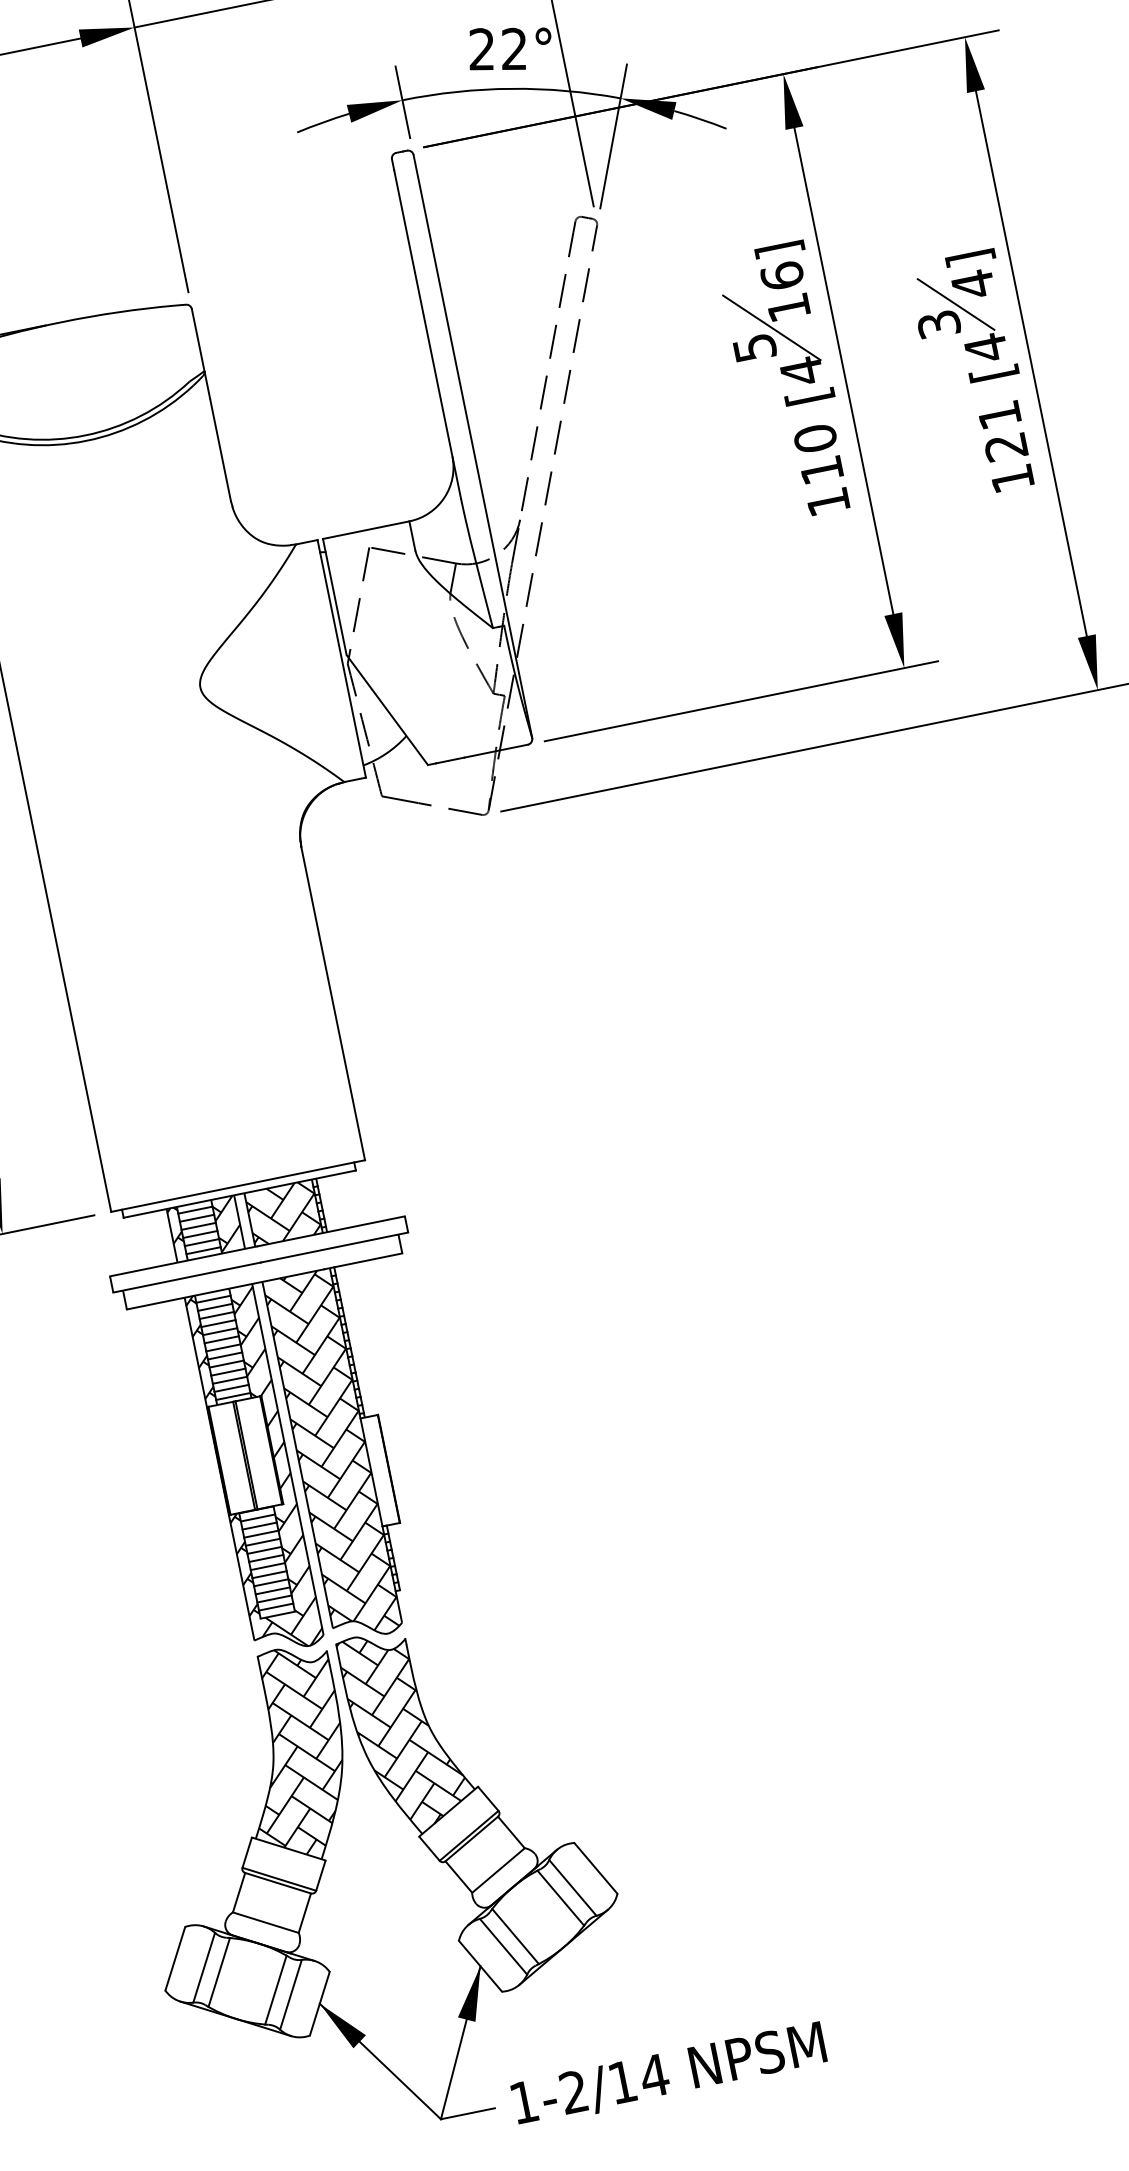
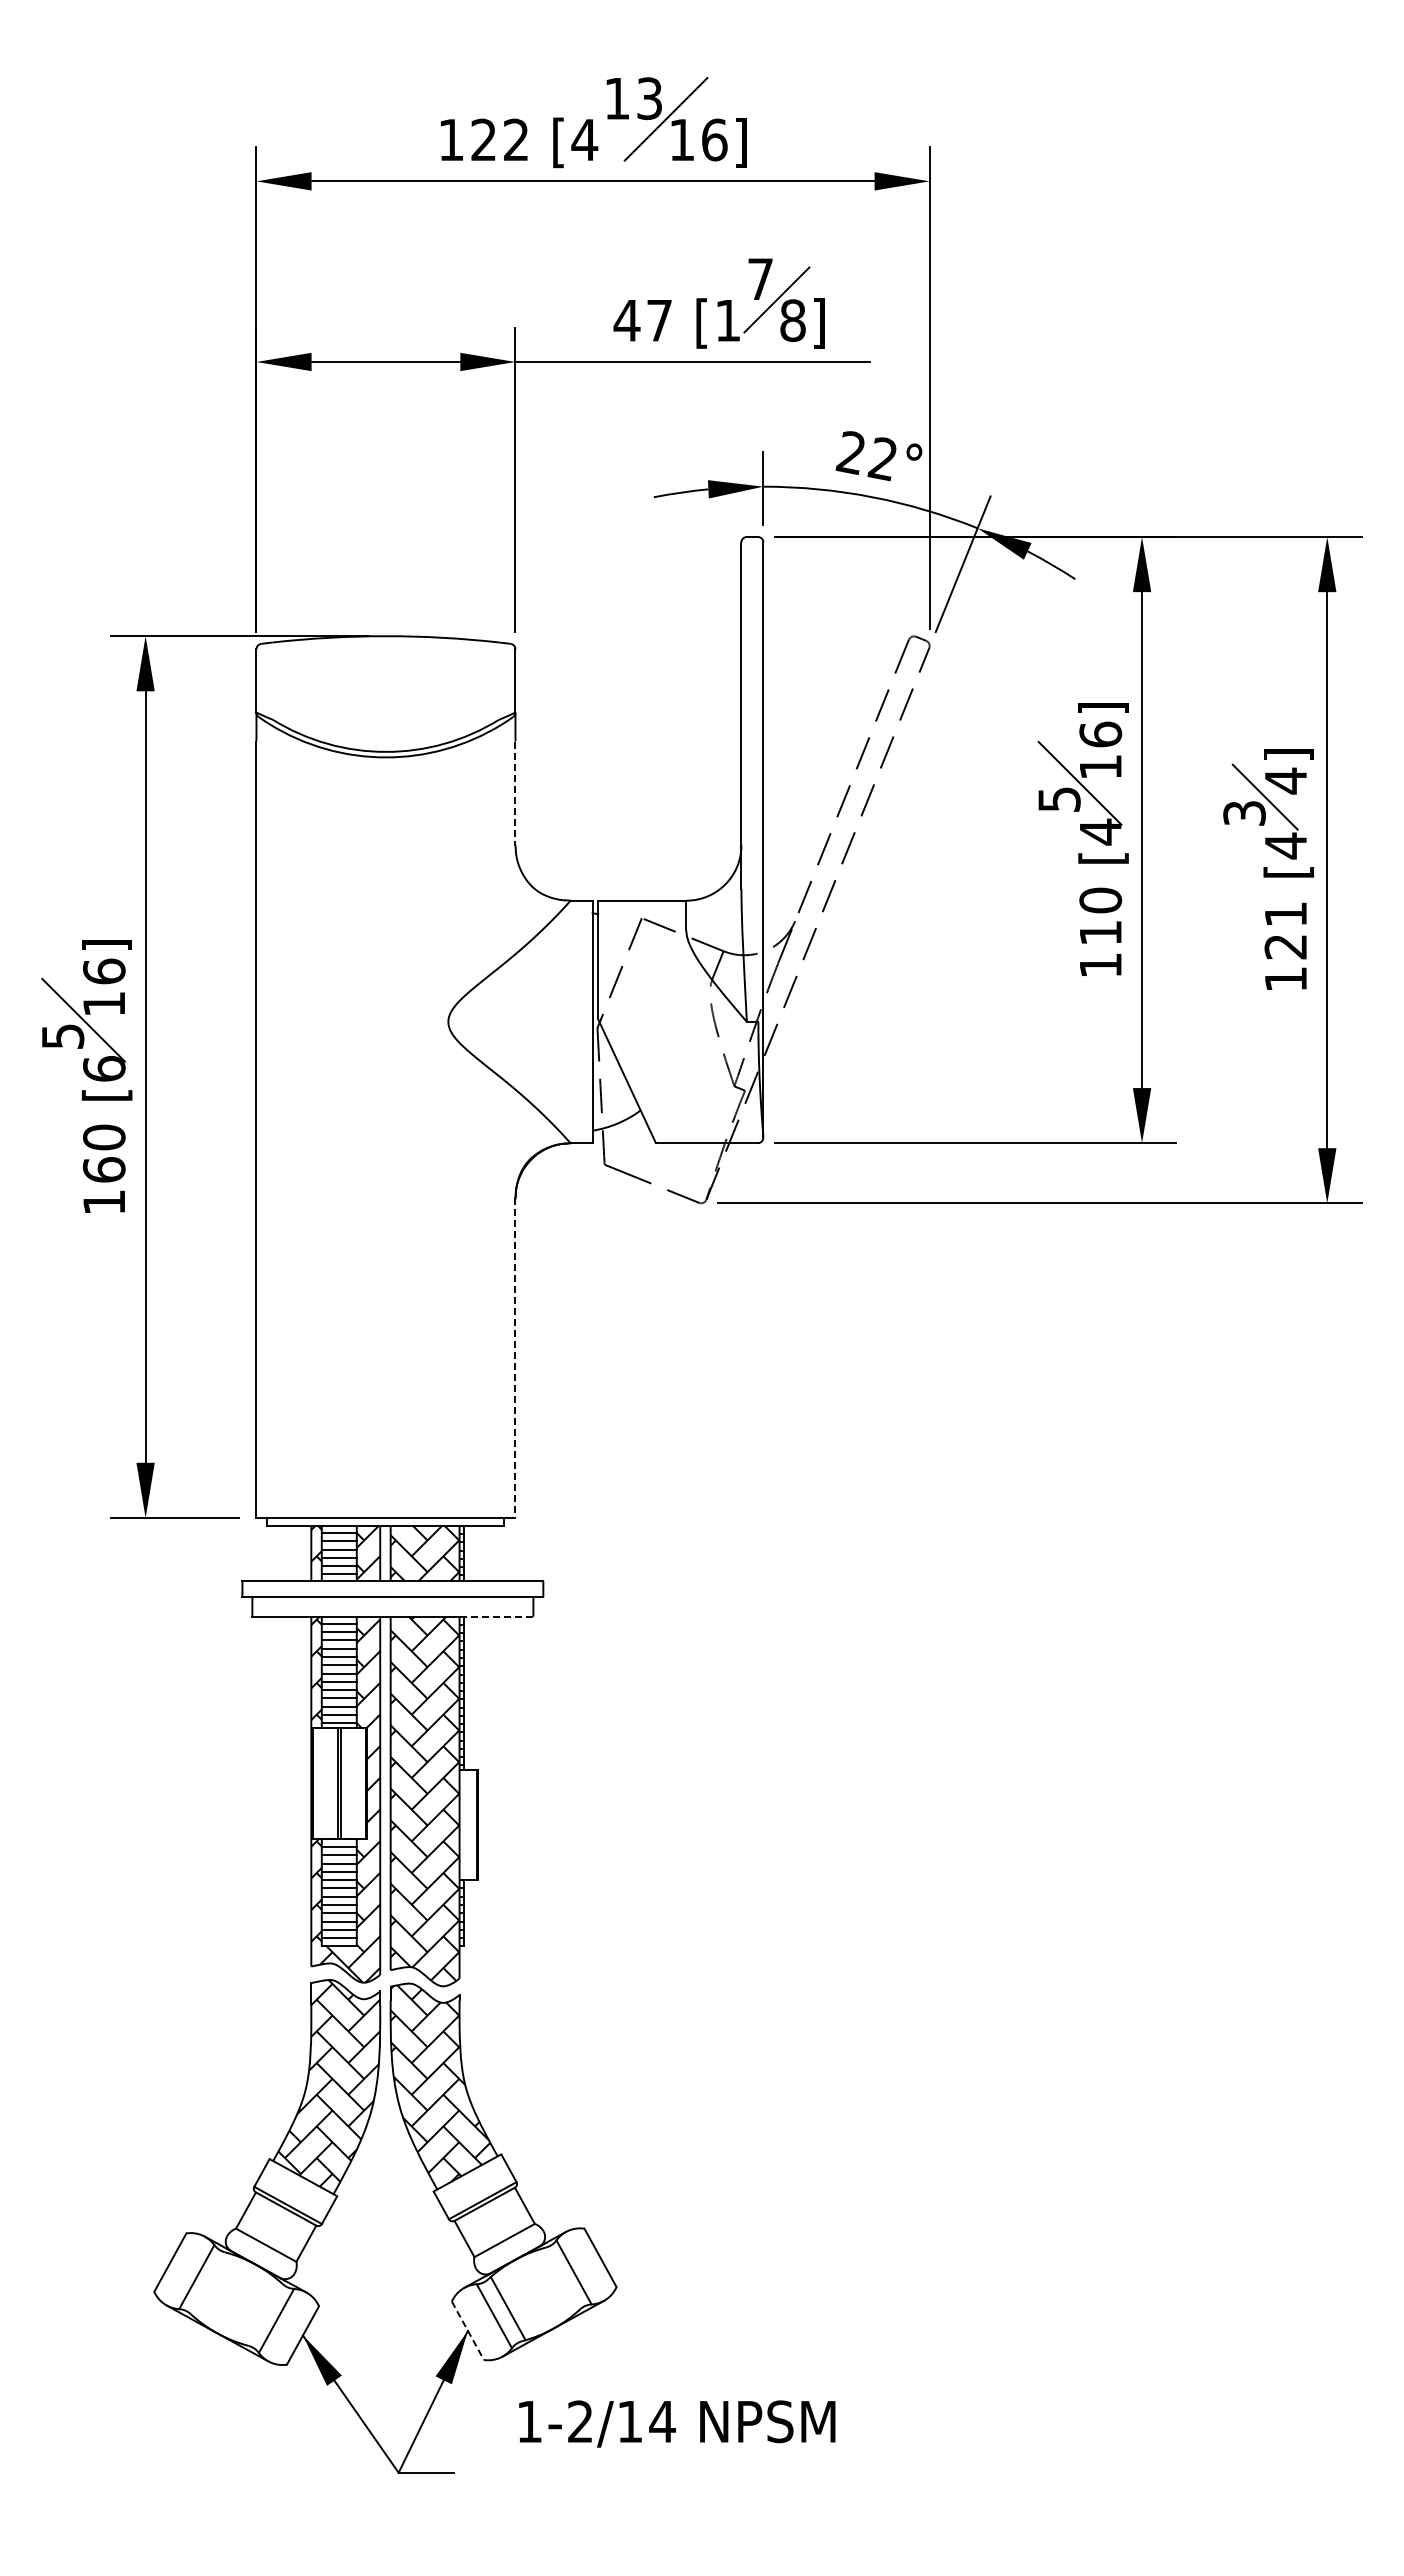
line: (220, 451) -> (515, 794), solid -> dashed
line: (333, 1004) -> (515, 1358), solid -> dashed
line: (368, 1260) -> (498, 1616), solid -> dashed
line: (560, 1897) -> (559, 2279), removed
line: (481, 1966) -> (468, 2331), solid -> dashed
line: (219, 1972) -> (210, 2284), removed
line: (275, 1989) -> (262, 2312), removed
text: (669, 2074) -> (677, 2423), moved

